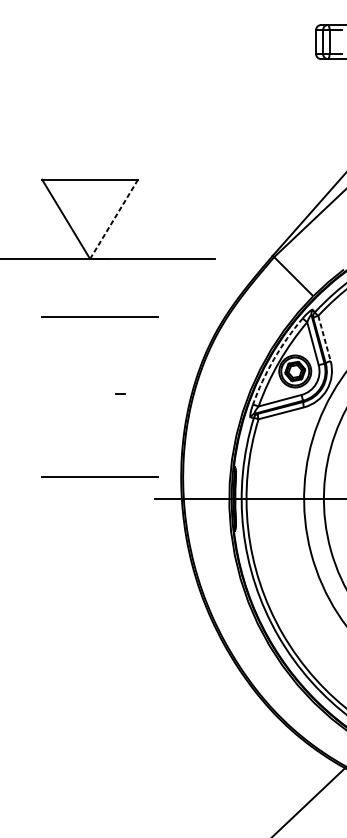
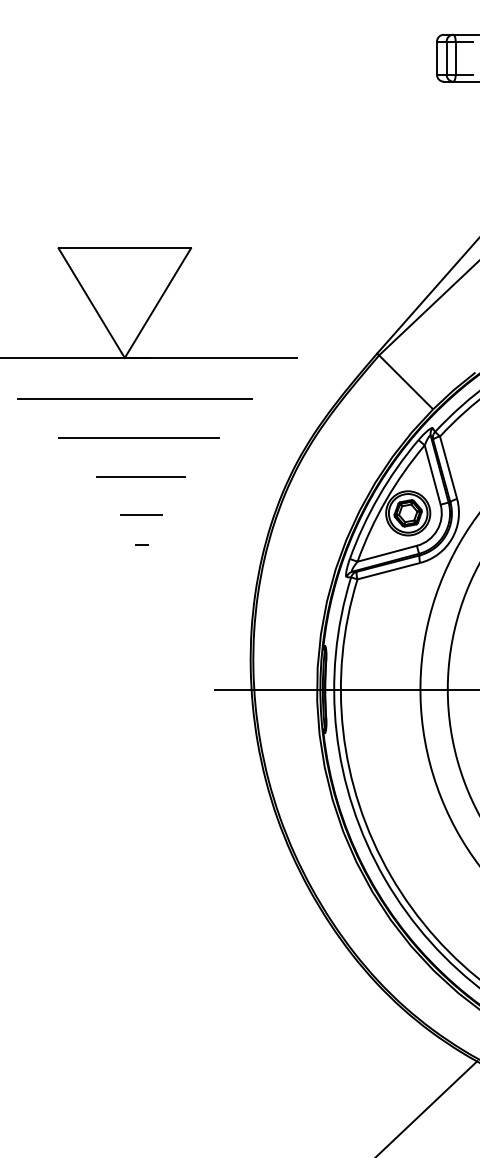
line: (114, 218) -> (158, 302), dashed -> solid
line: (97, 288) -> (134, 398), added
line: (324, 338) -> (448, 467), dashed -> solid
line: (102, 345) -> (141, 477), added
arc: (273, 359) -> (378, 496), dashed -> solid
line: (102, 372) -> (141, 514), added
line: (120, 394) -> (141, 544), moved
line: (100, 476) -> (138, 658), removed

